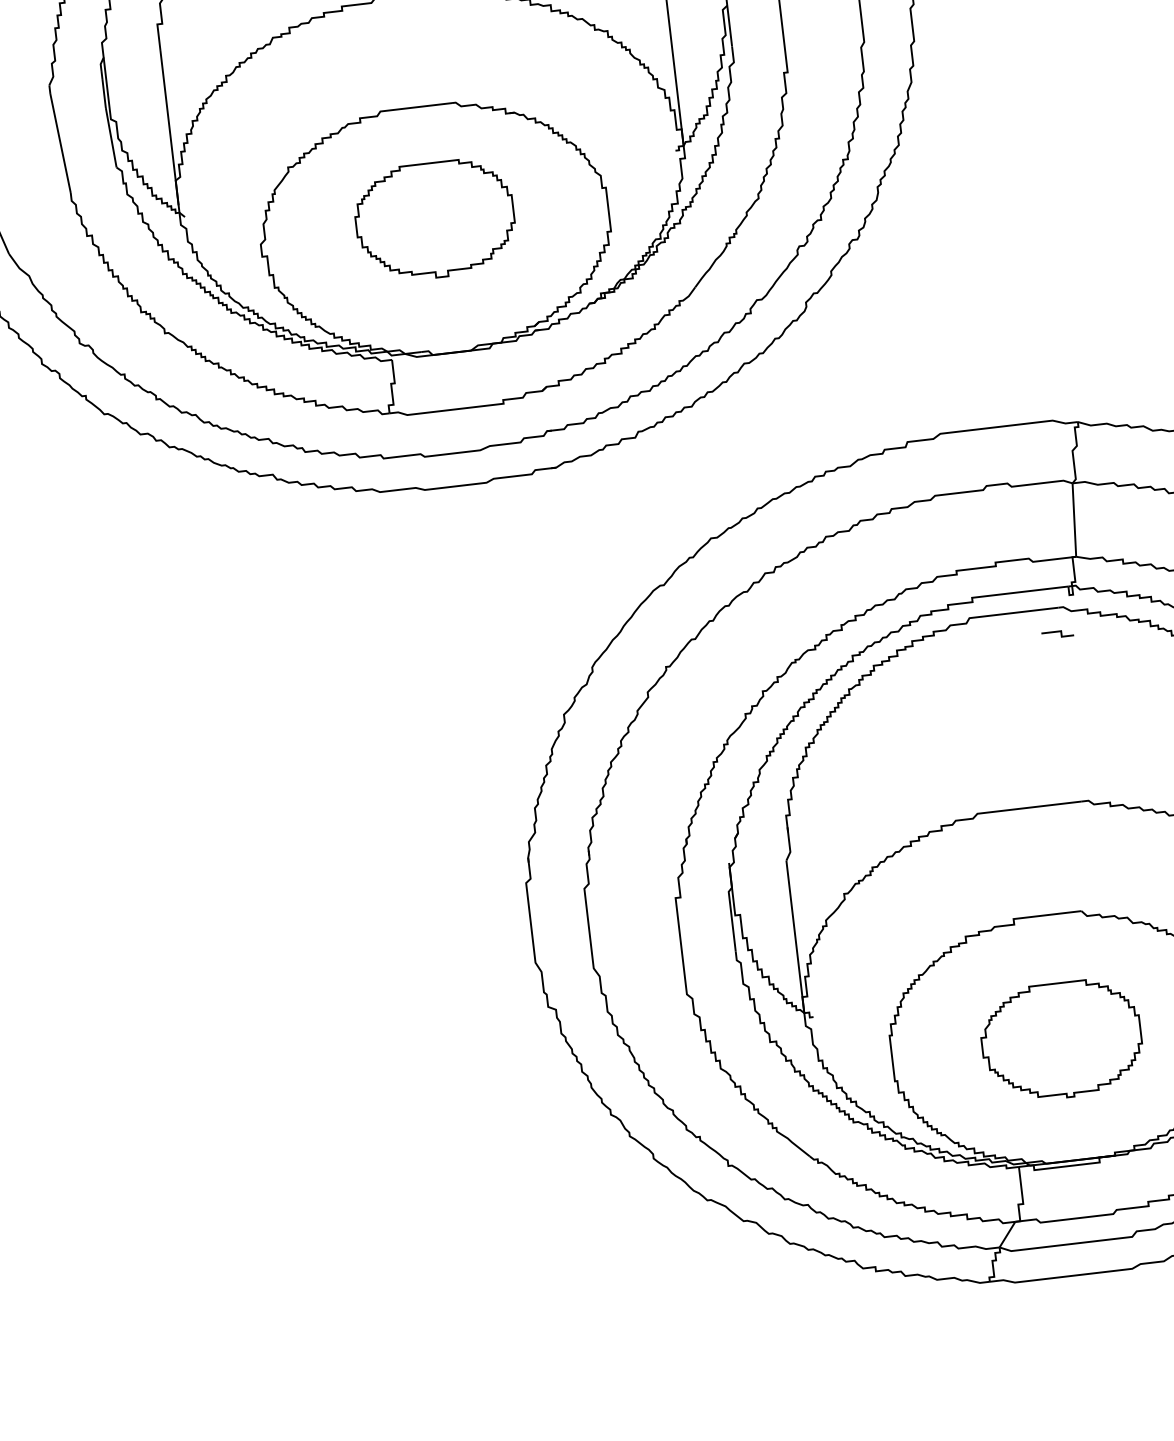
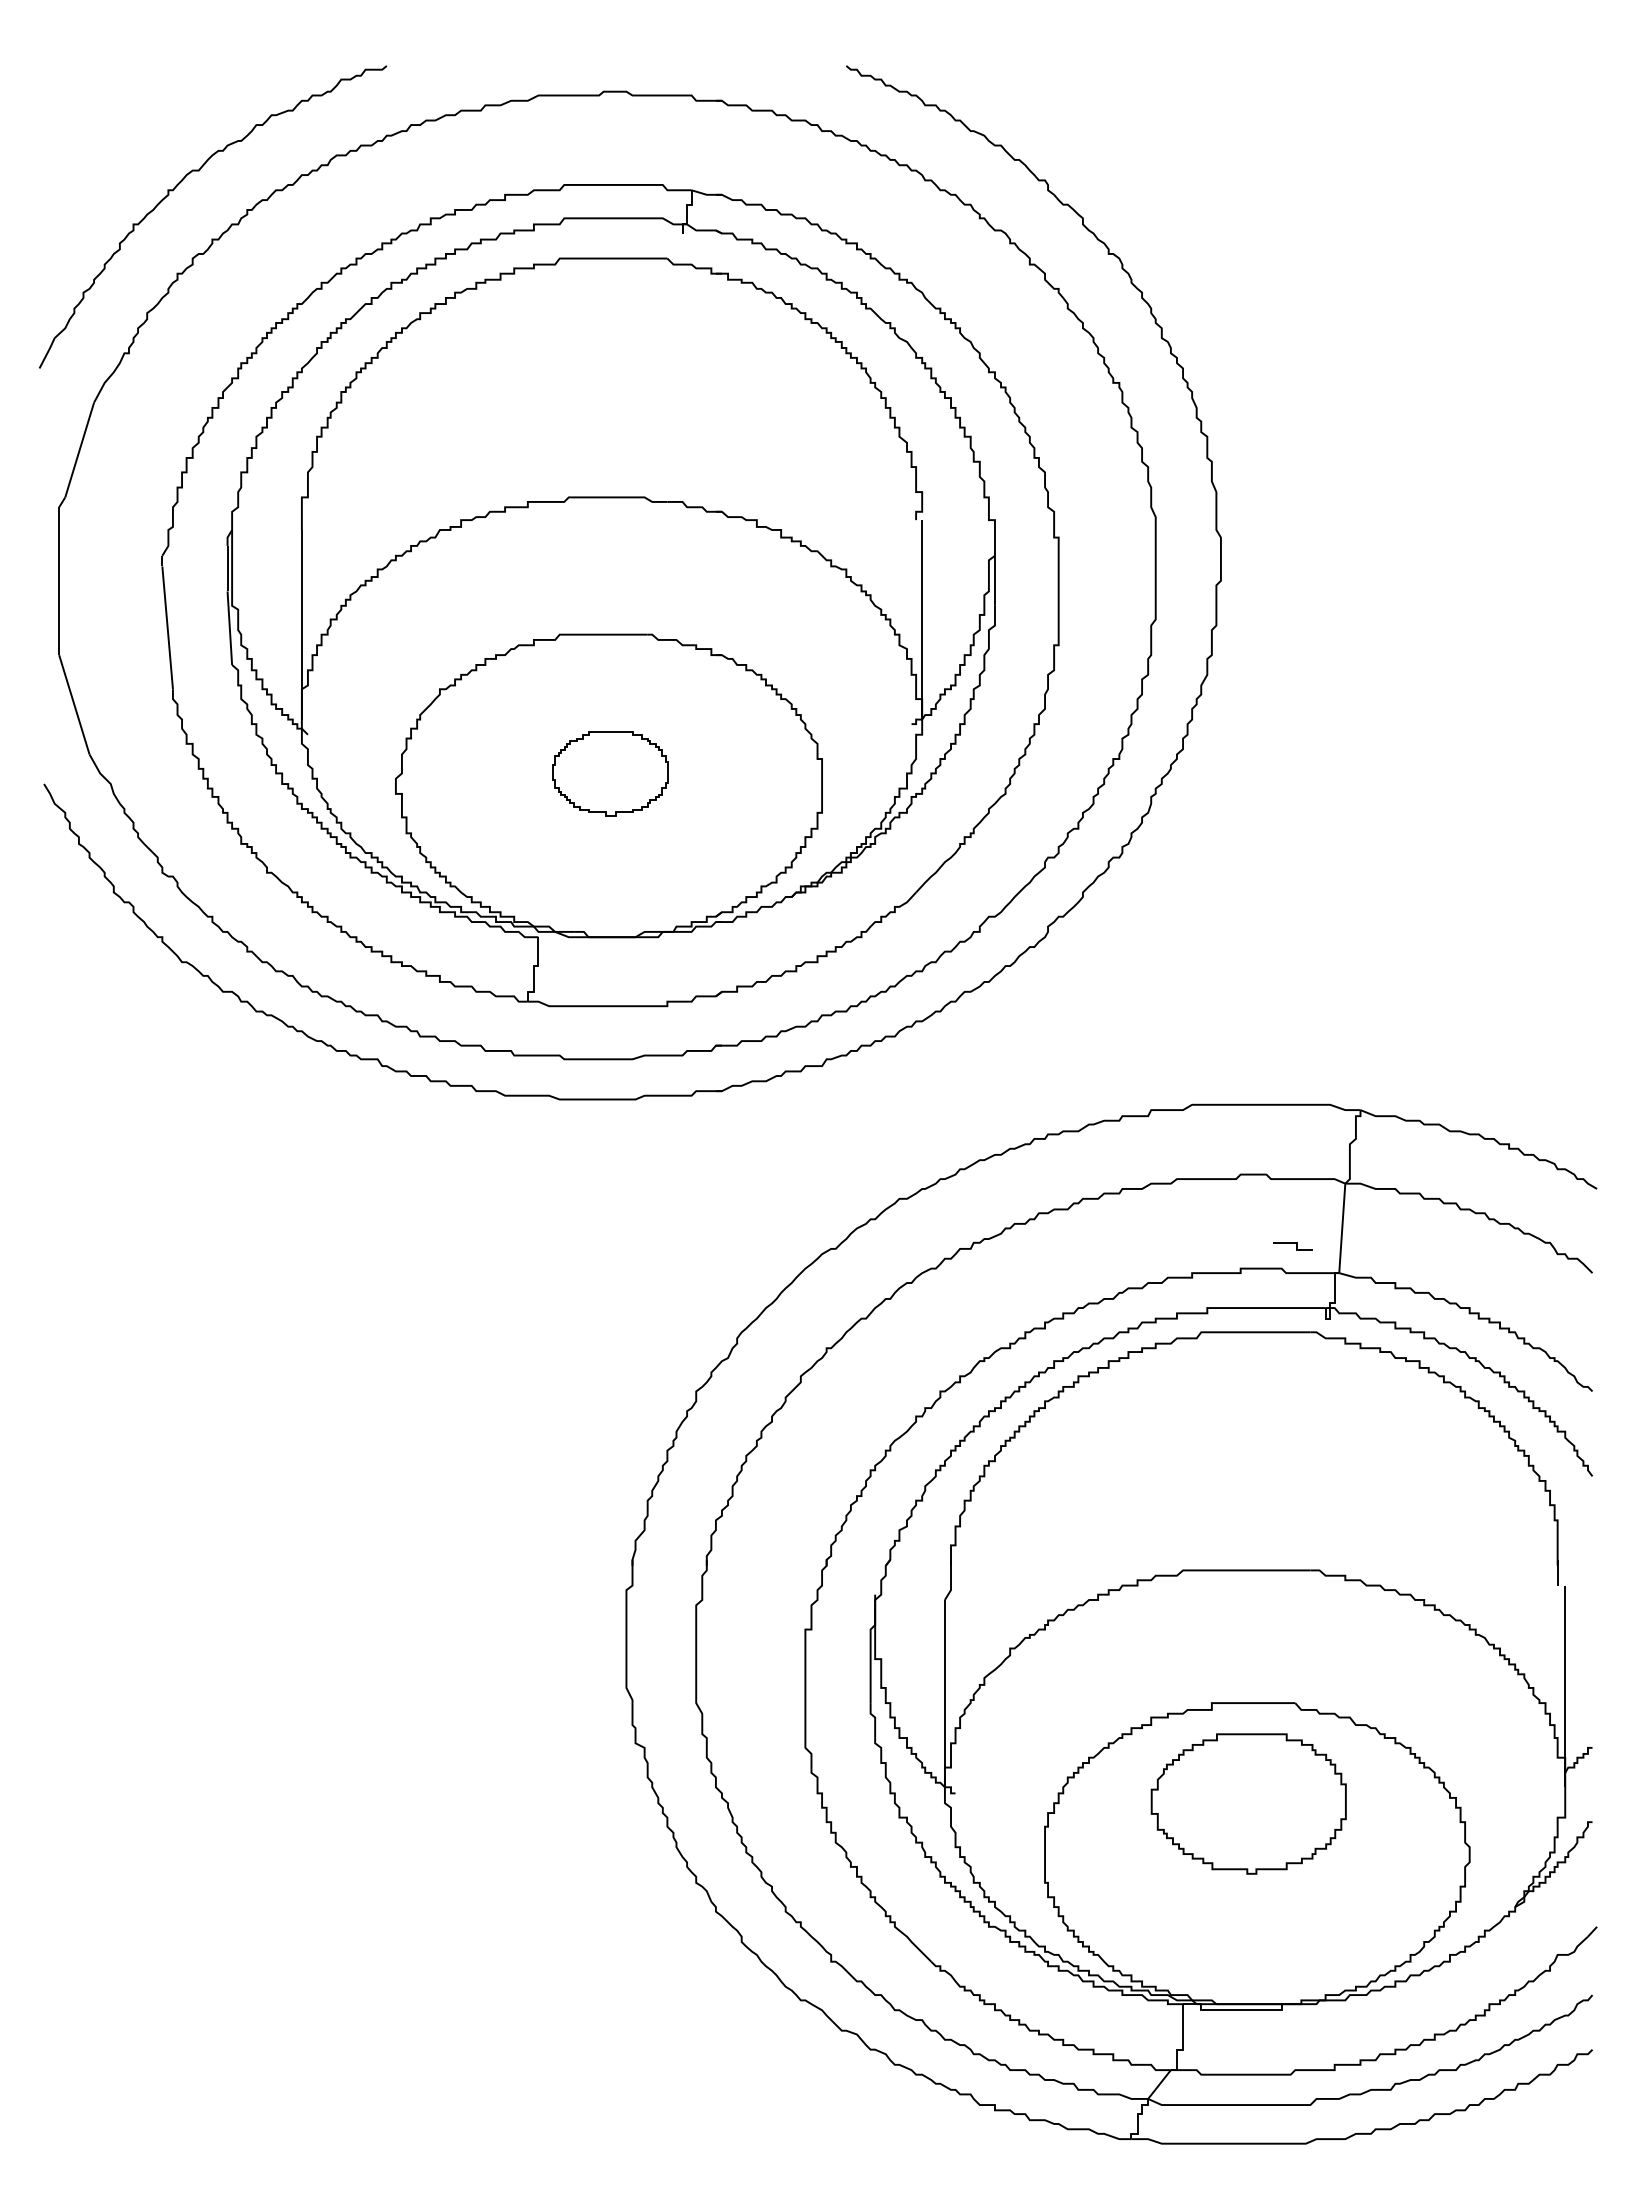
part: (435, 219) -> (610, 773), size x0.6
curve: (1057, 631) -> (1292, 1243), moved
part: (1061, 1040) -> (1248, 1803), moved

